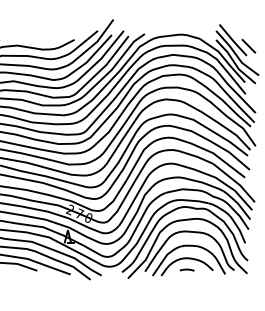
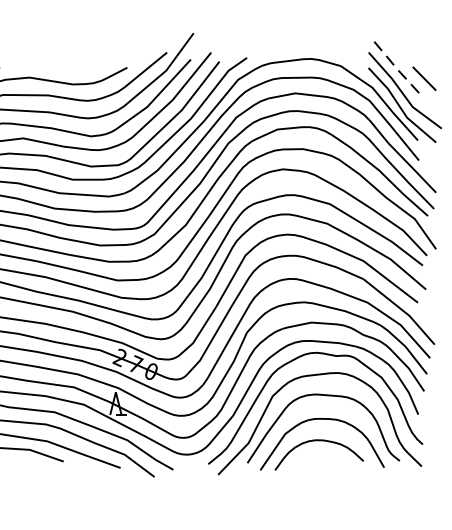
line: (233, 40) -> (398, 68), solid -> dashed
line: (186, 269) -> (318, 459), removed

